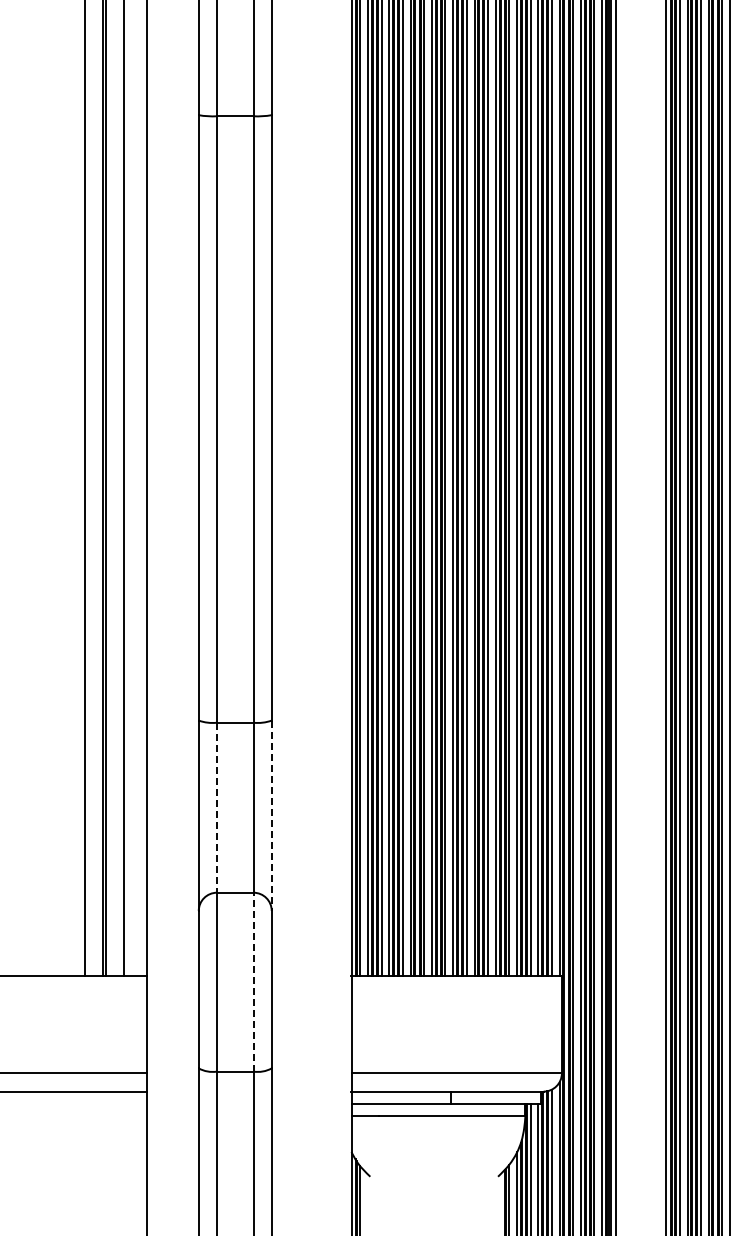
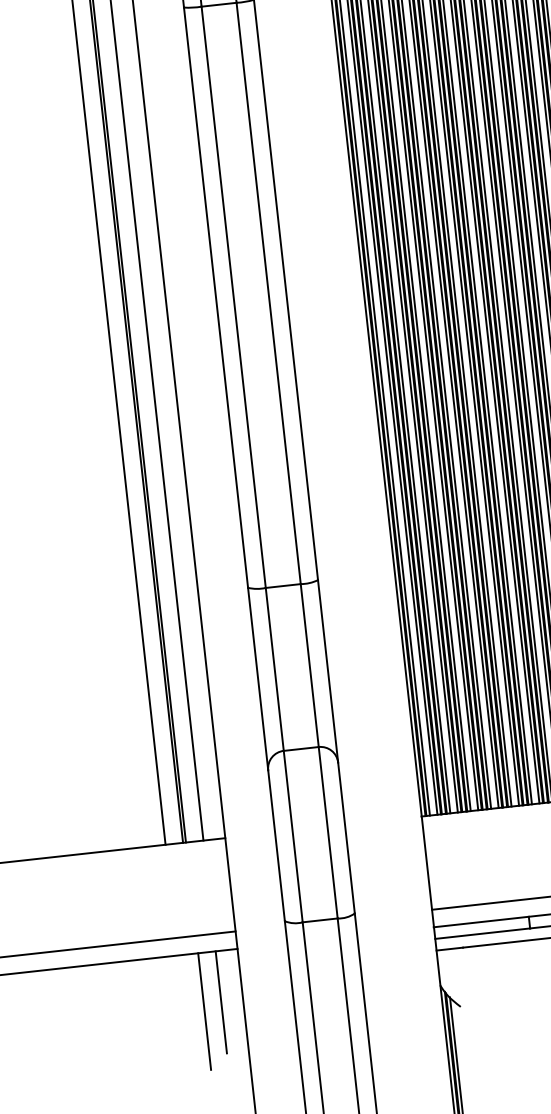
line: (217, 807) -> (275, 669), dashed -> solid
line: (271, 816) -> (327, 672), dashed -> solid
line: (253, 981) -> (328, 832), dashed -> solid
line: (124, 1144) -> (221, 1002), added
line: (105, 1152) -> (204, 1011), added

